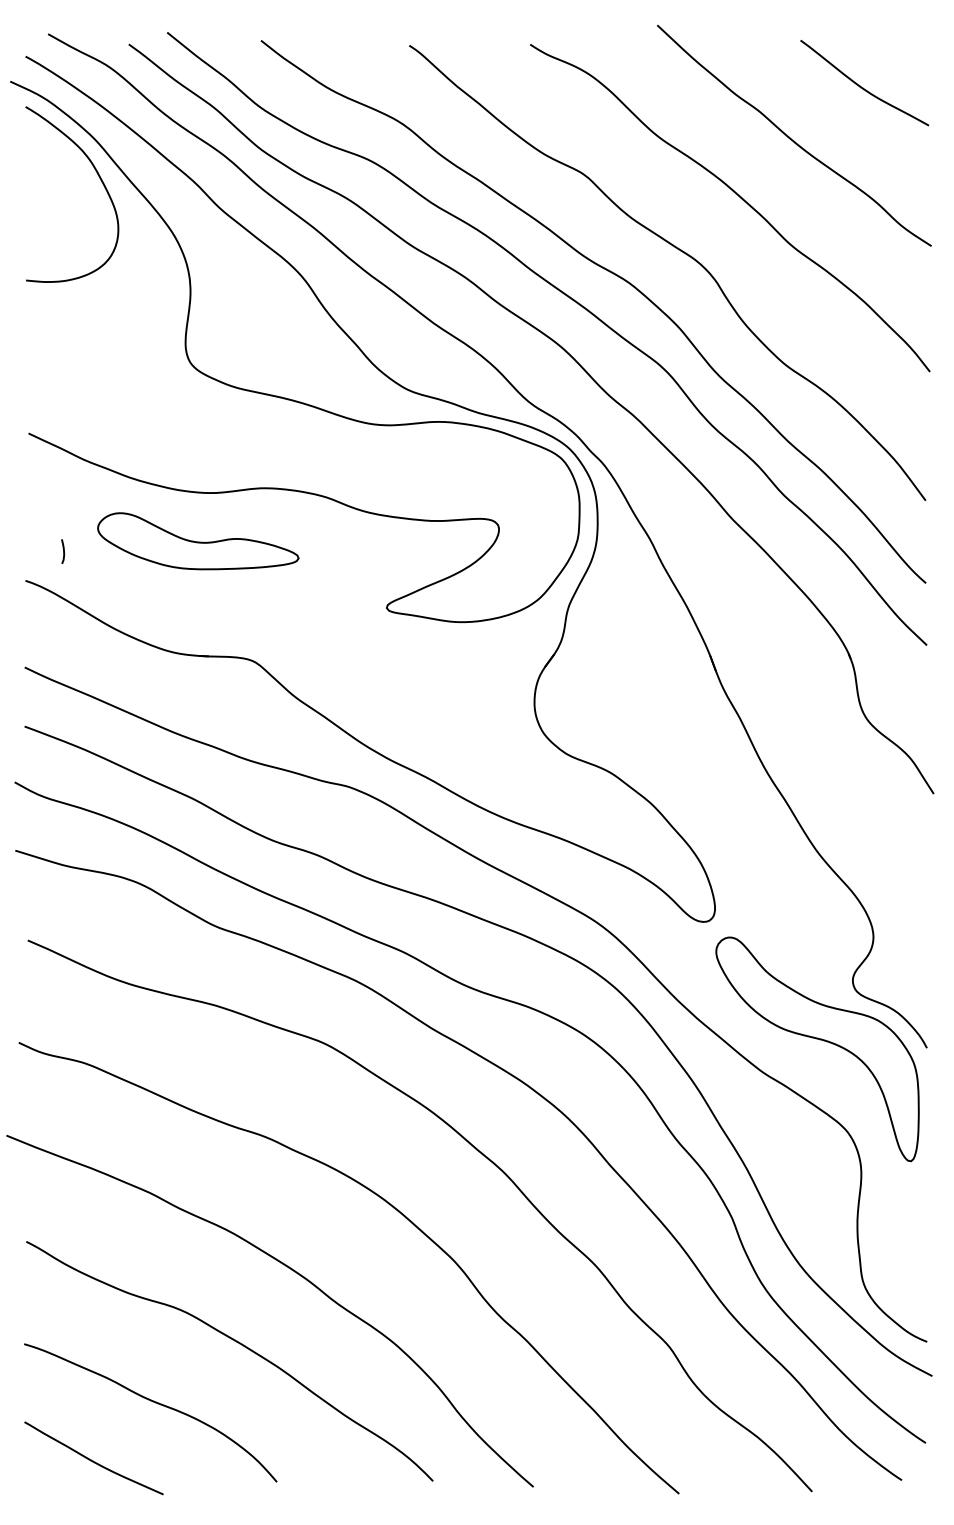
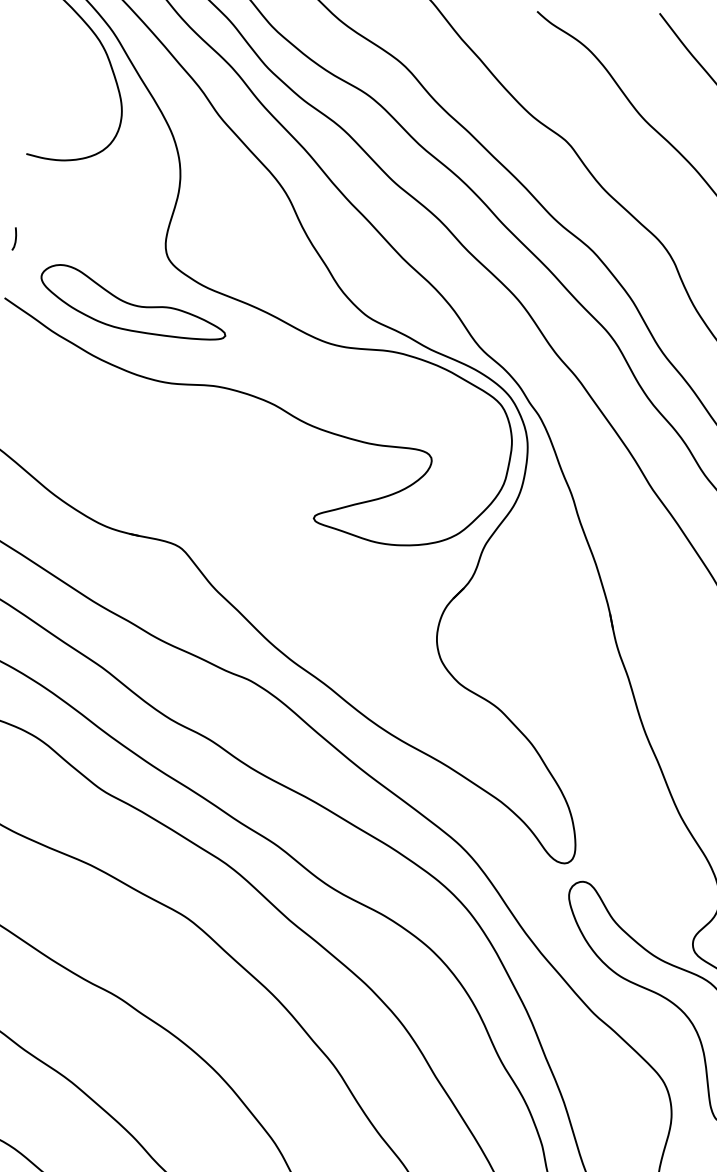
part: (198, 541) -> (133, 304), moved
curve: (63, 551) -> (15, 239), moved

